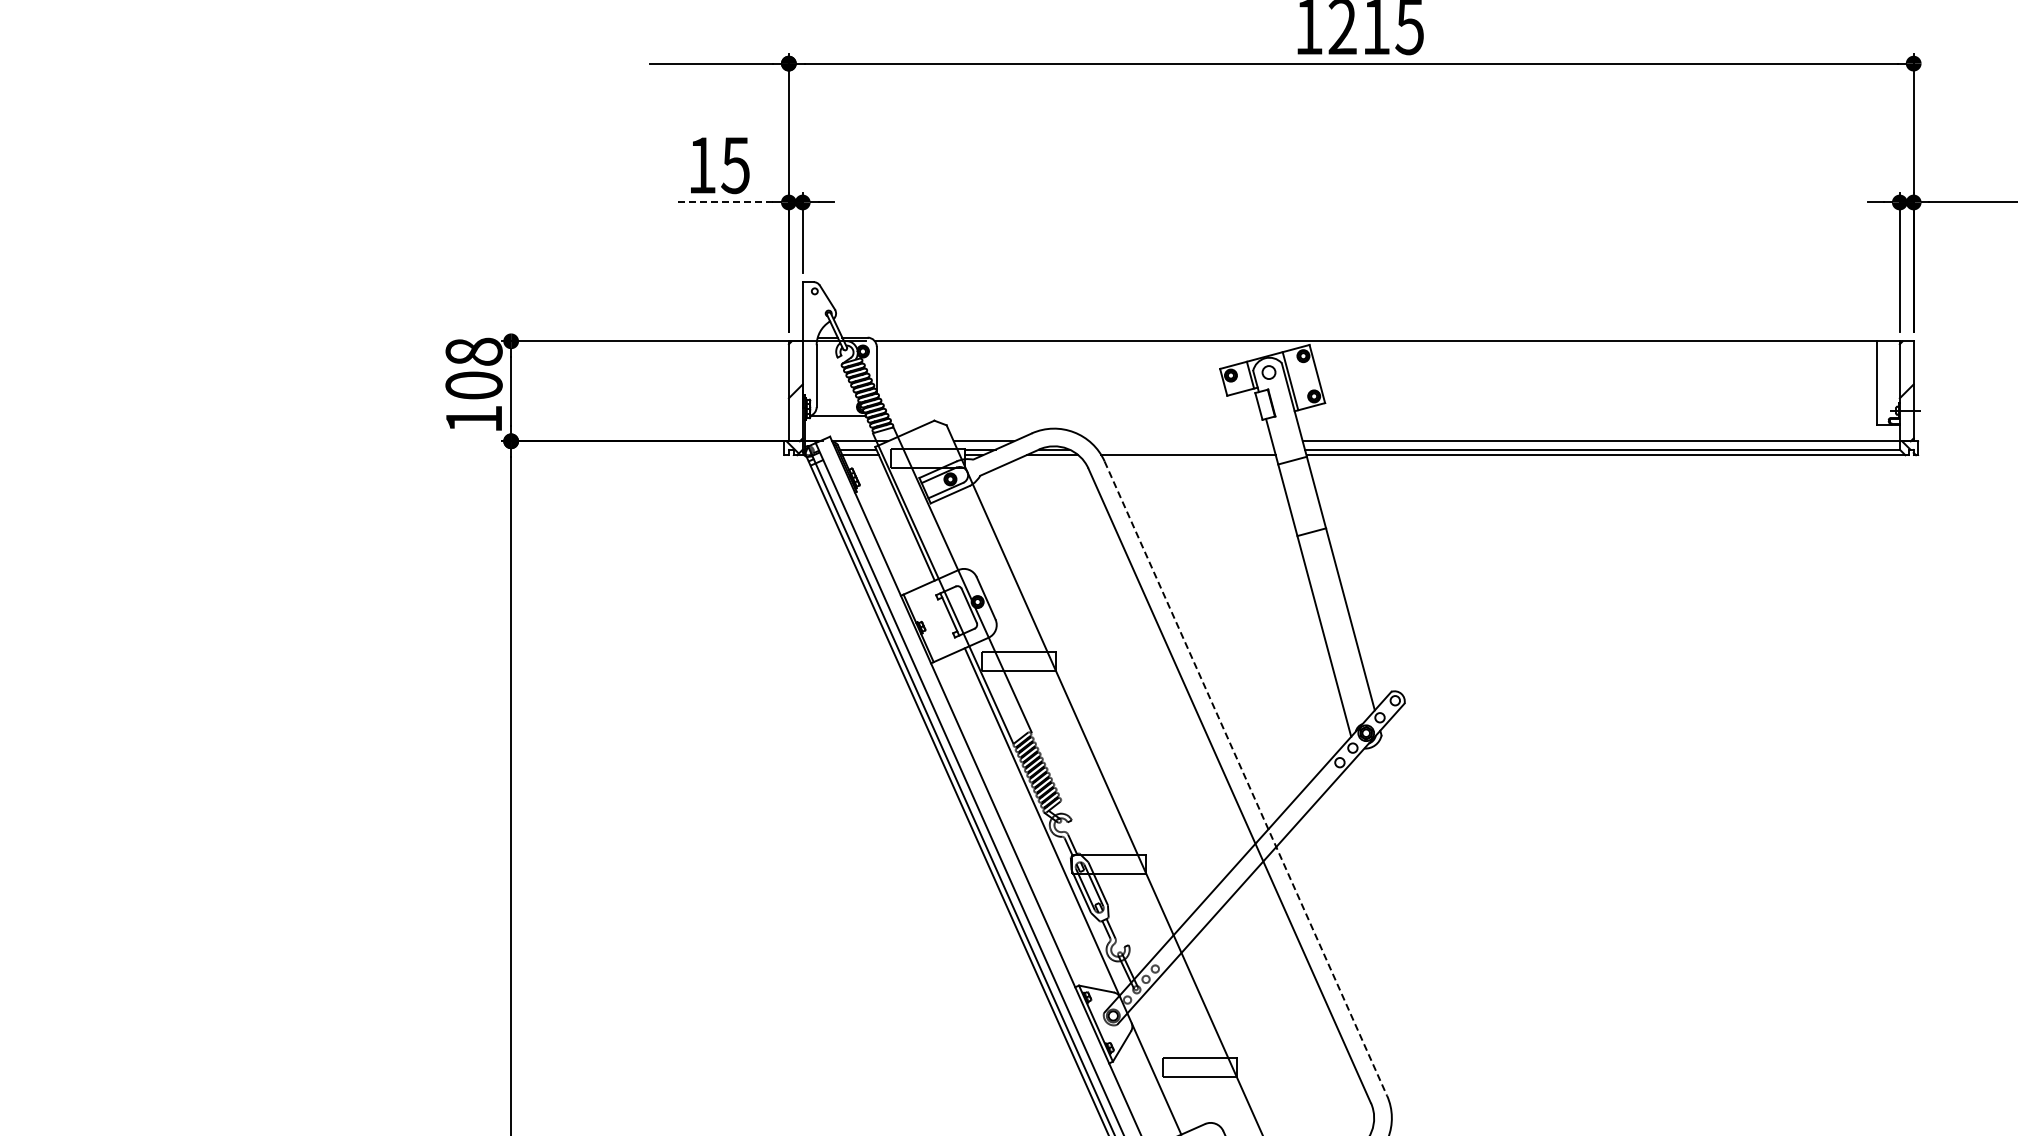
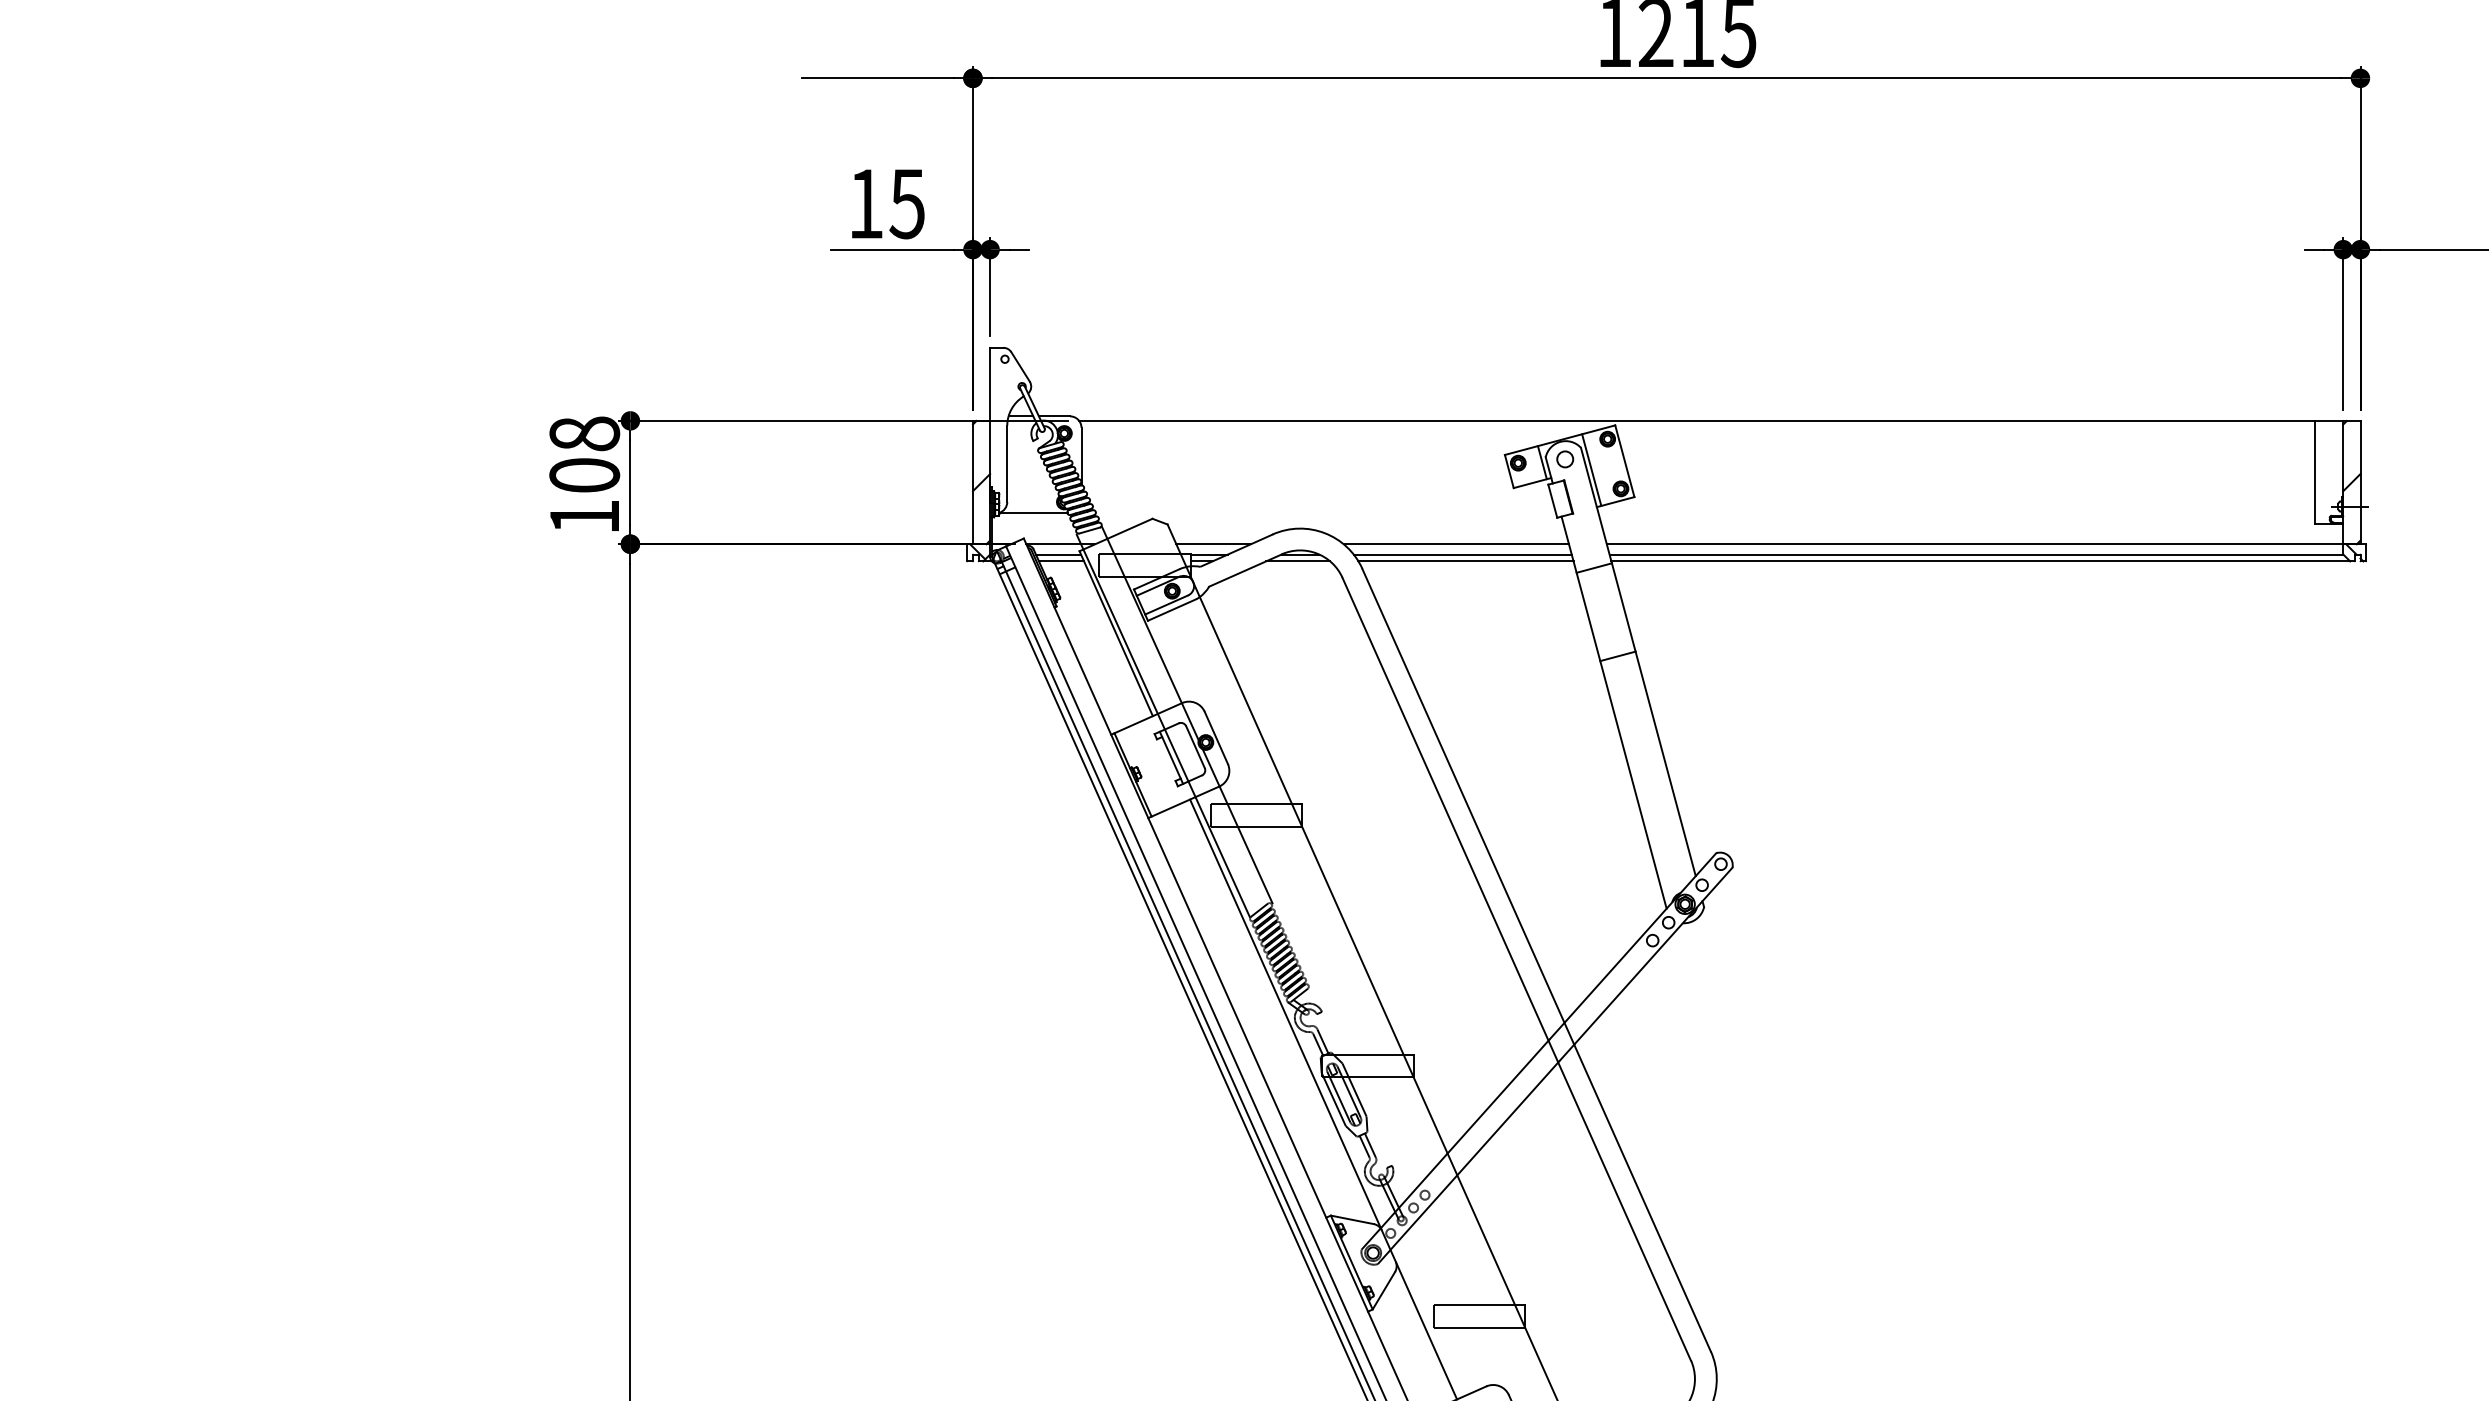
line: (723, 202) -> (892, 249), dashed -> solid
line: (1181, 441) -> (1457, 544), added
line: (1185, 449) -> (1462, 554), added
line: (1246, 779) -> (1537, 961), dashed -> solid

